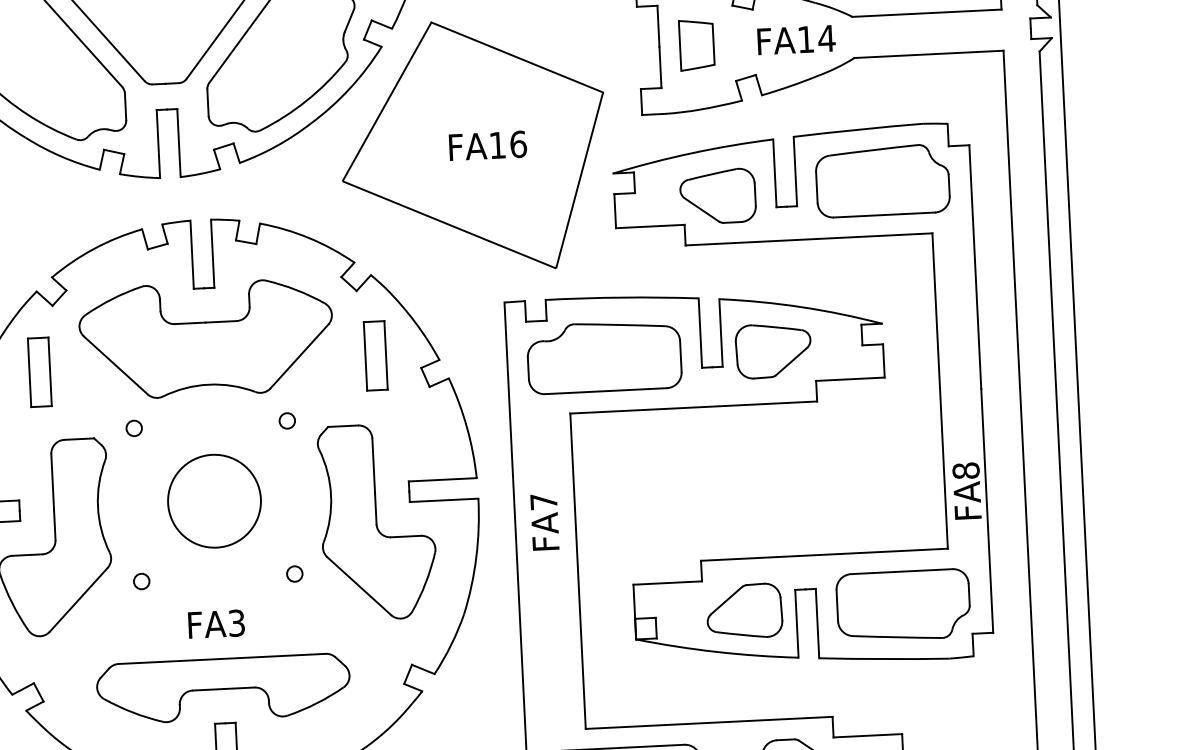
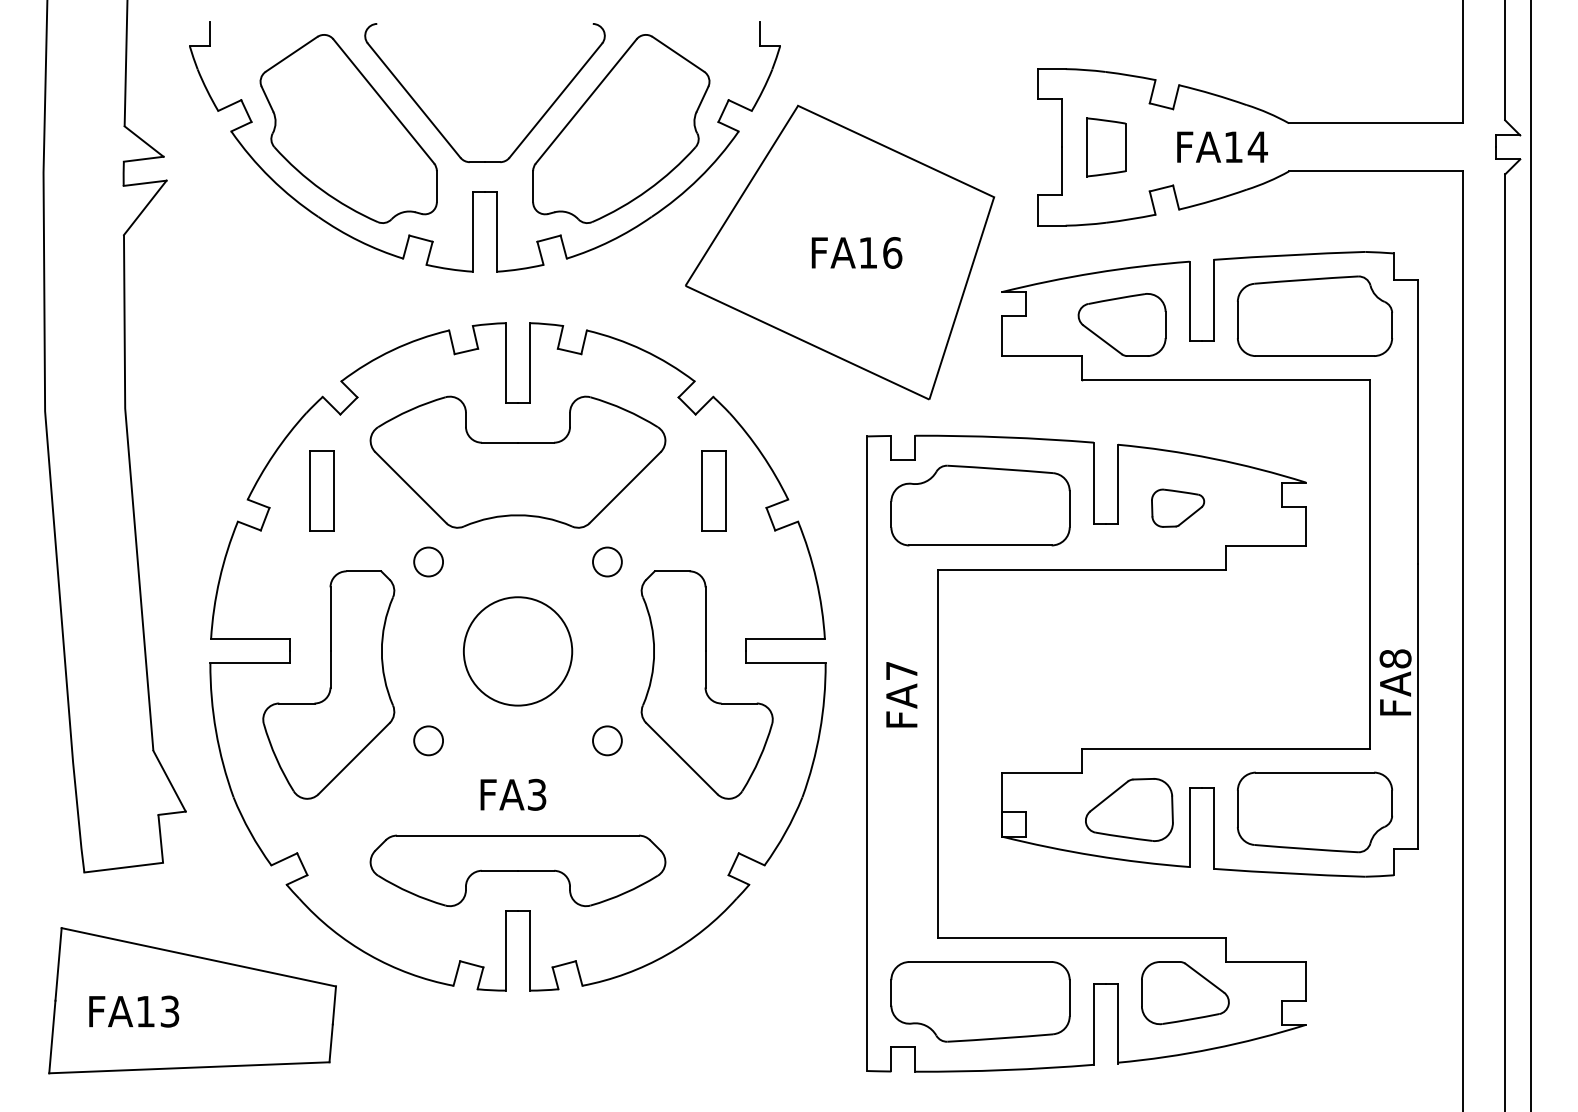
part: (773, 351) -> (1177, 508), size x0.6
circle: (287, 420) -> (607, 561), size x1.6
circle: (134, 428) -> (428, 561), size x1.6
circle: (294, 573) -> (607, 740), size x1.6
circle: (141, 581) -> (428, 740), size x1.6

